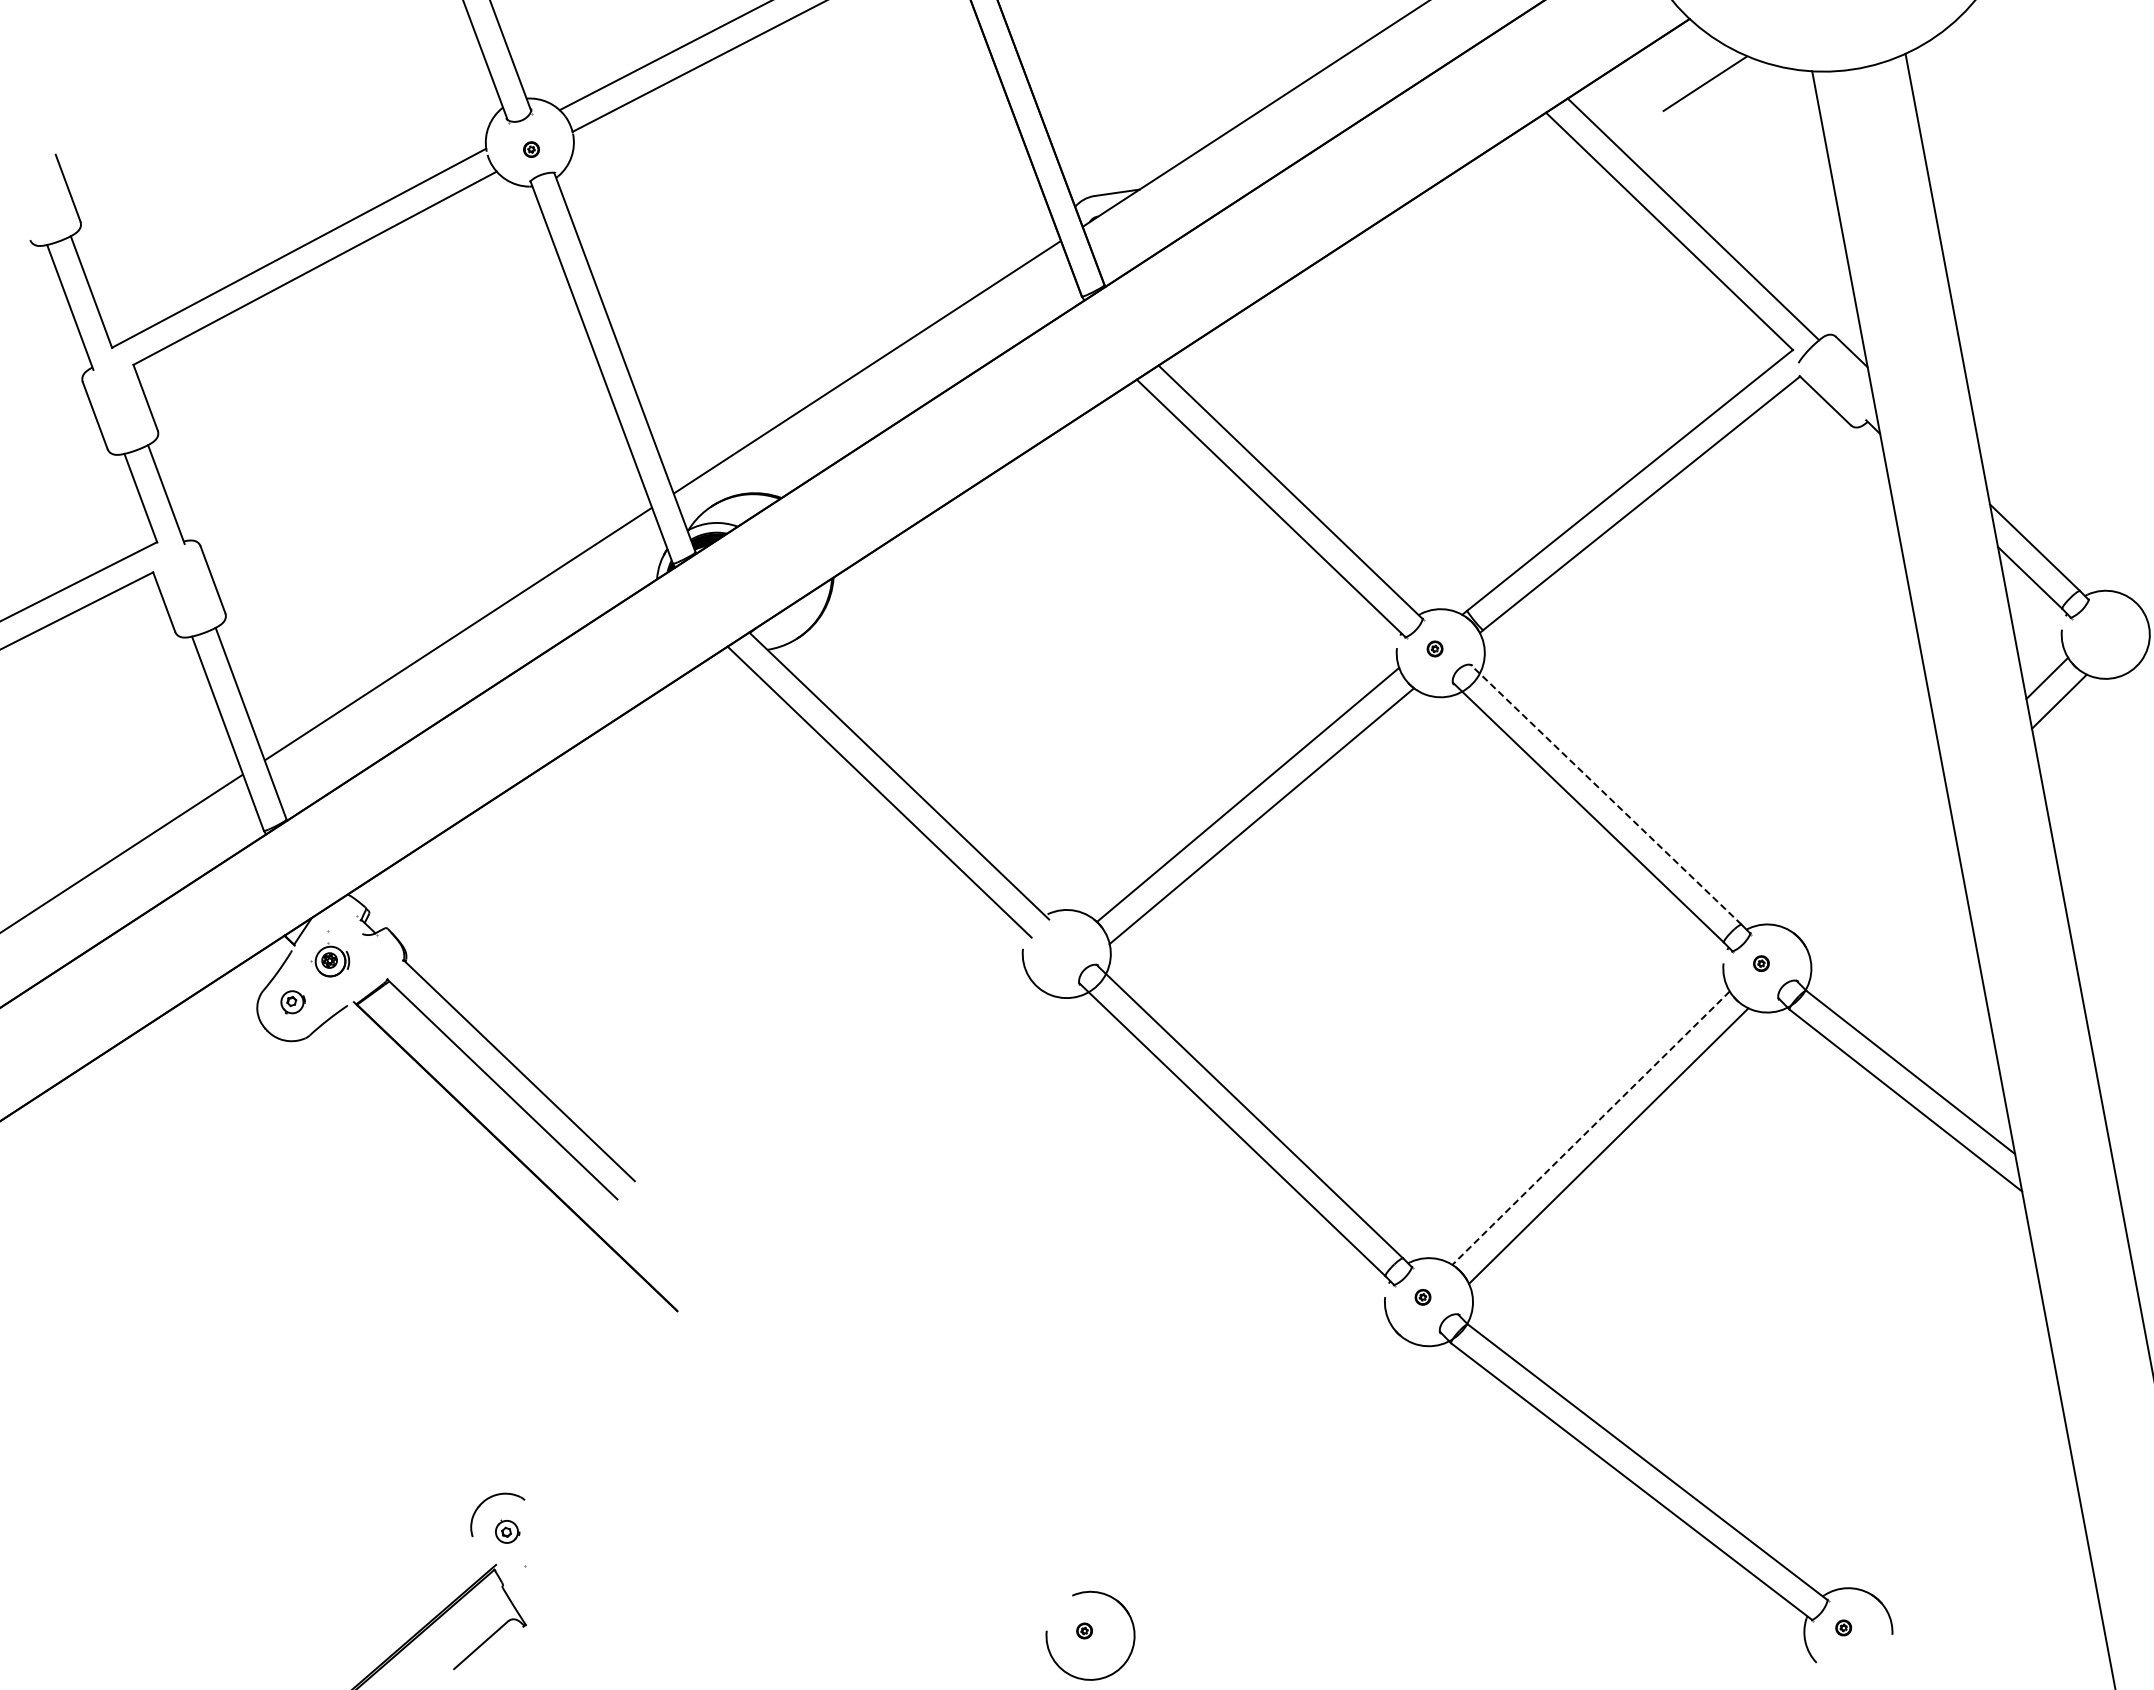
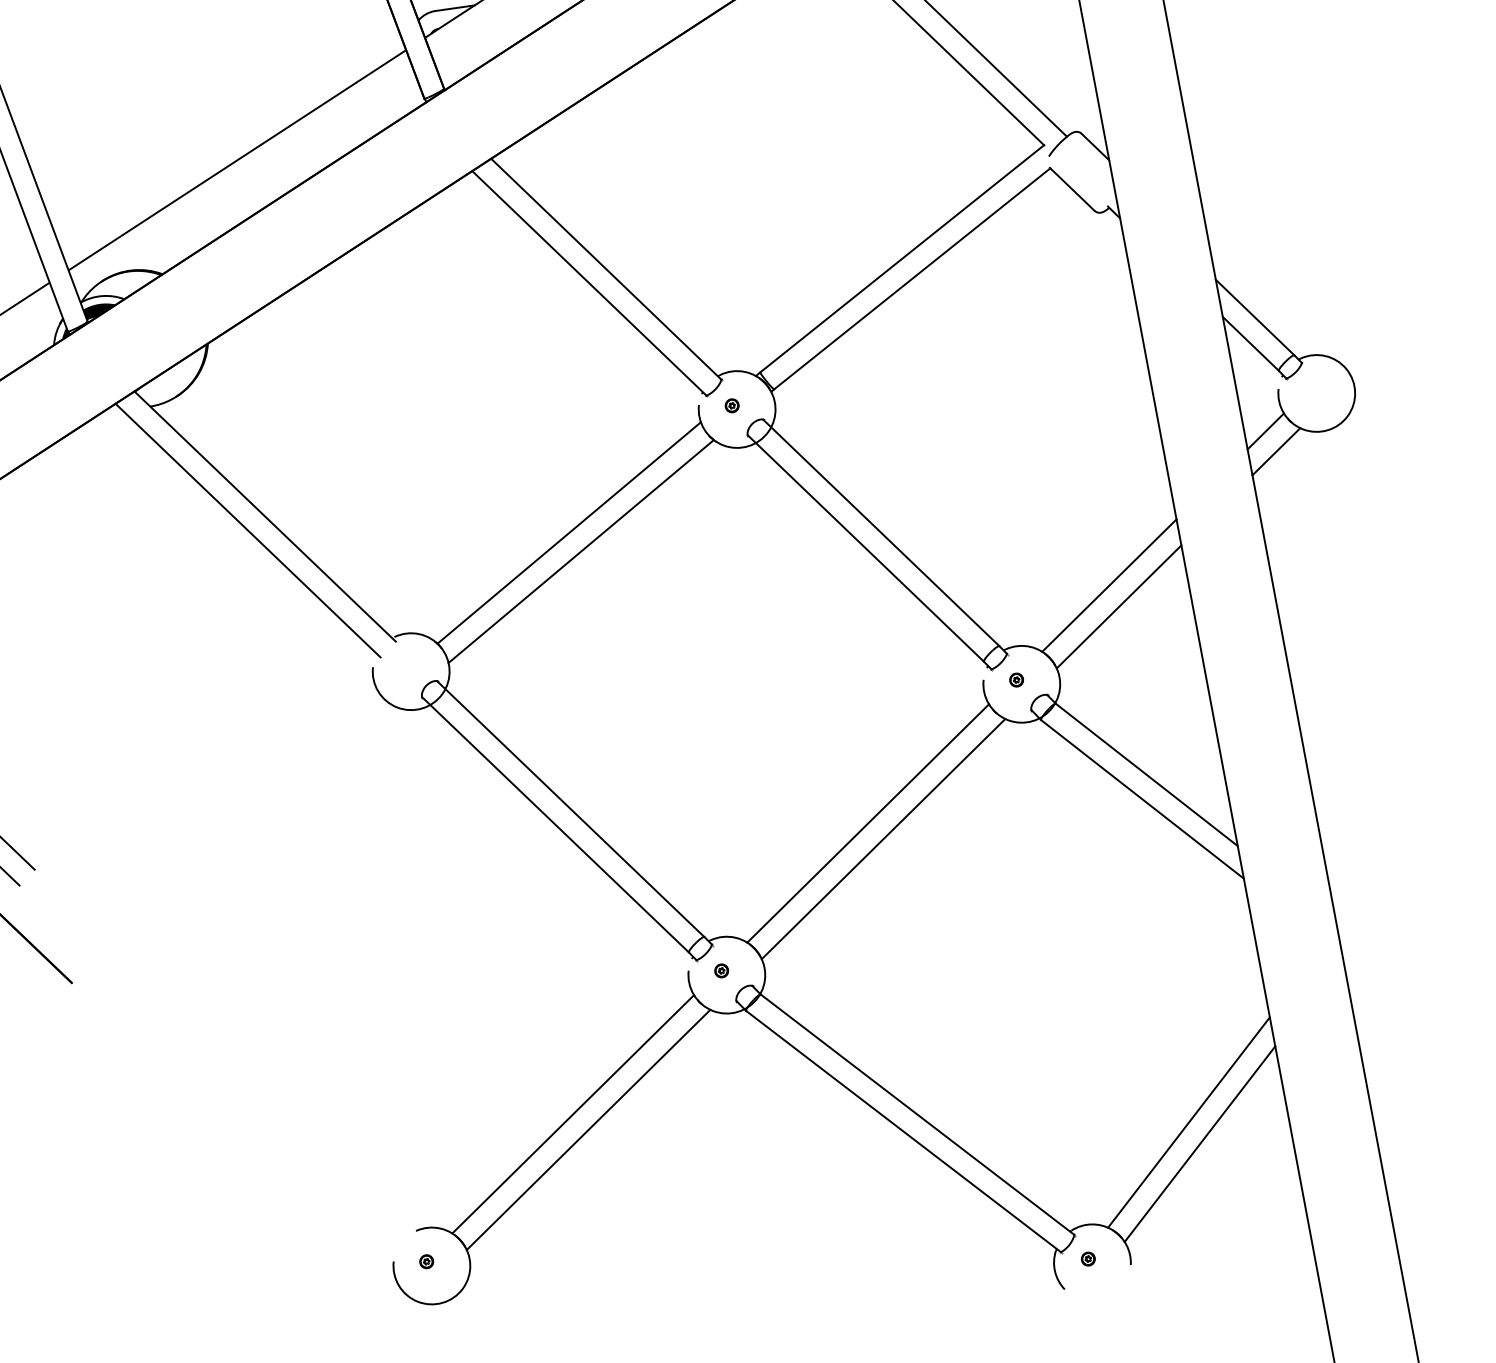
line: (1606, 794) -> (881, 532), dashed -> solid
line: (1867, 855) -> (1109, 585), added
line: (1878, 879) -> (1118, 606), added
line: (1591, 1128) -> (868, 823), dashed -> solid
line: (1252, 1461) -> (573, 1113), added
line: (1958, 1470) -> (1188, 1121), added
line: (1270, 1479) -> (588, 1129), added
line: (1971, 1495) -> (1199, 1143), added

